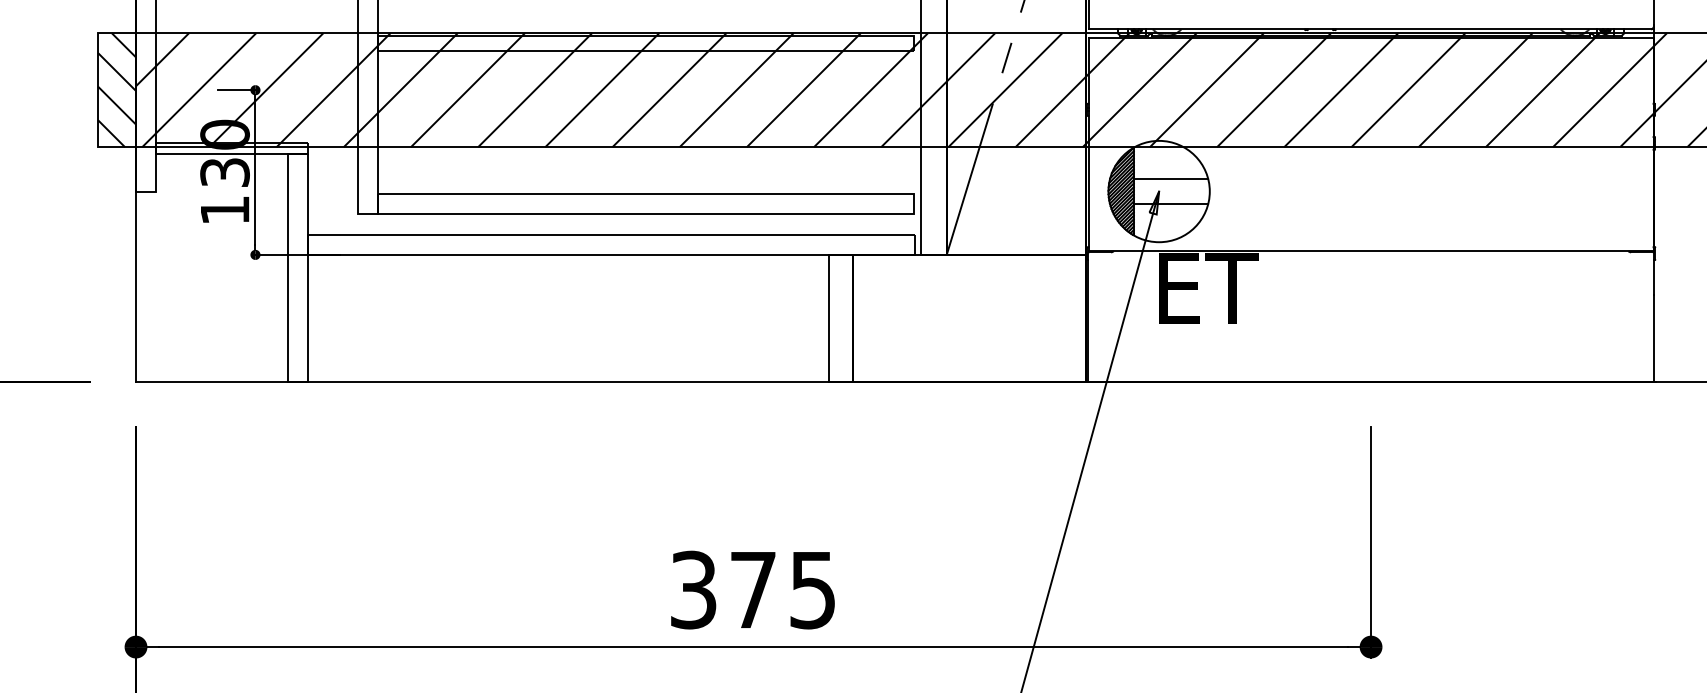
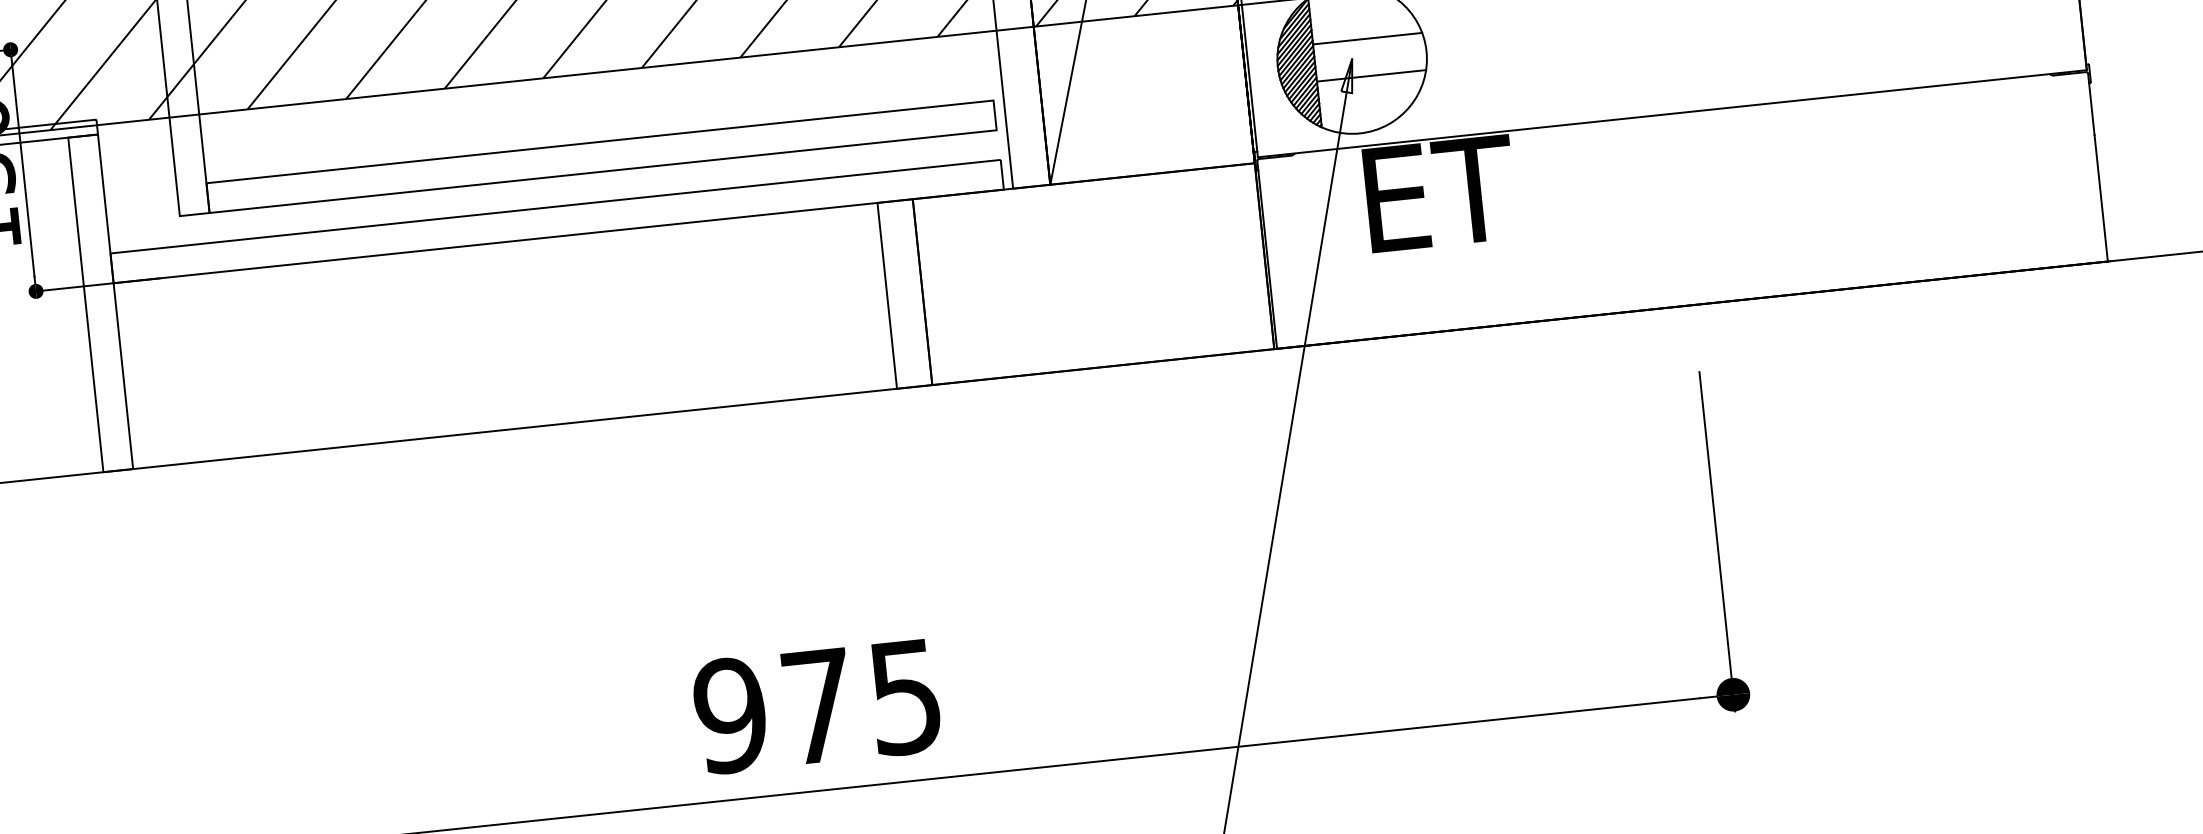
text: (693, 589) -> (730, 714), 375 -> 975

